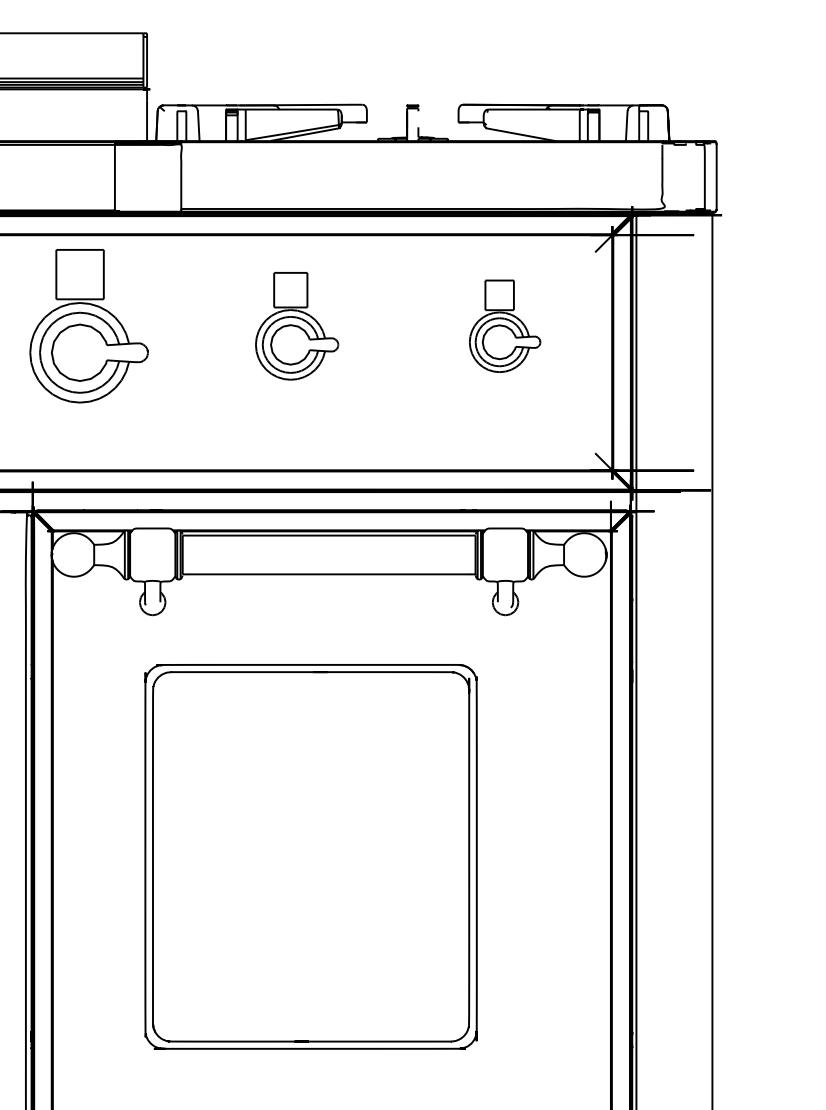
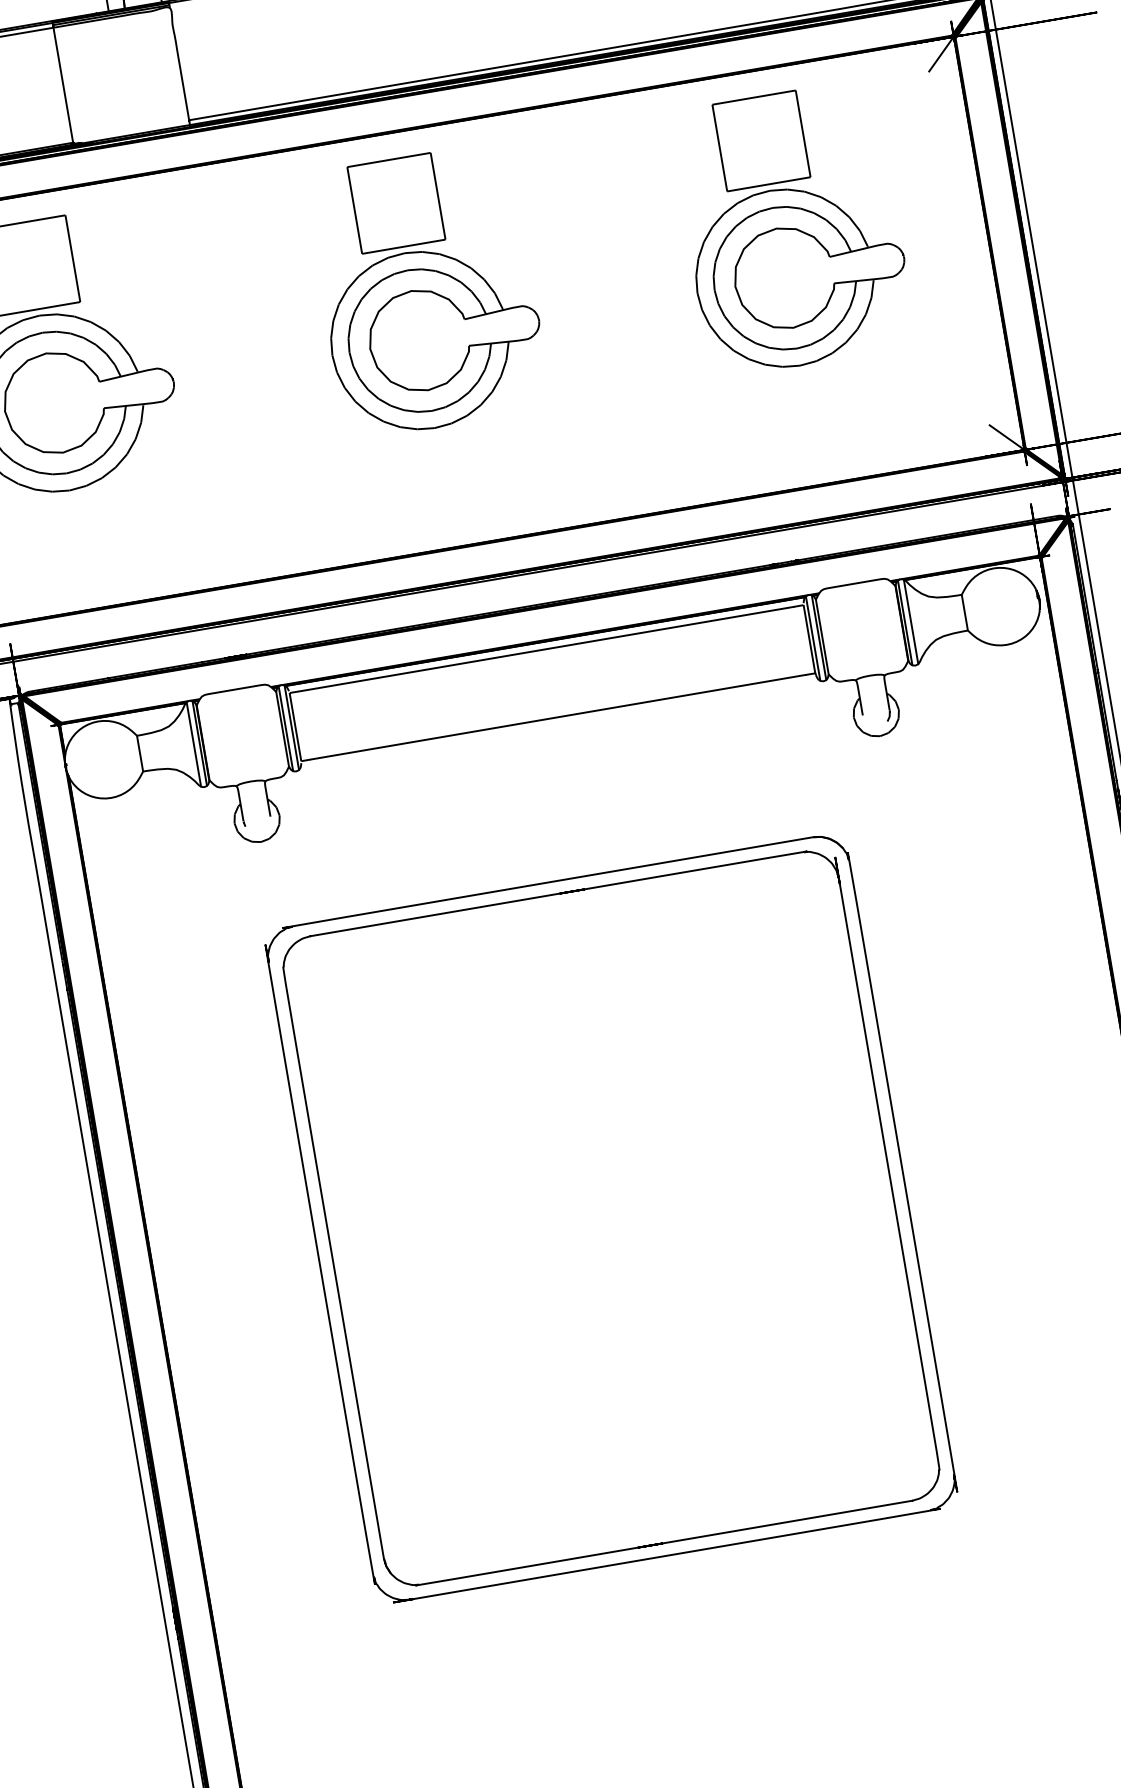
part: (296, 326) -> (426, 291), size x1.43
part: (504, 326) -> (791, 229), size x1.67

